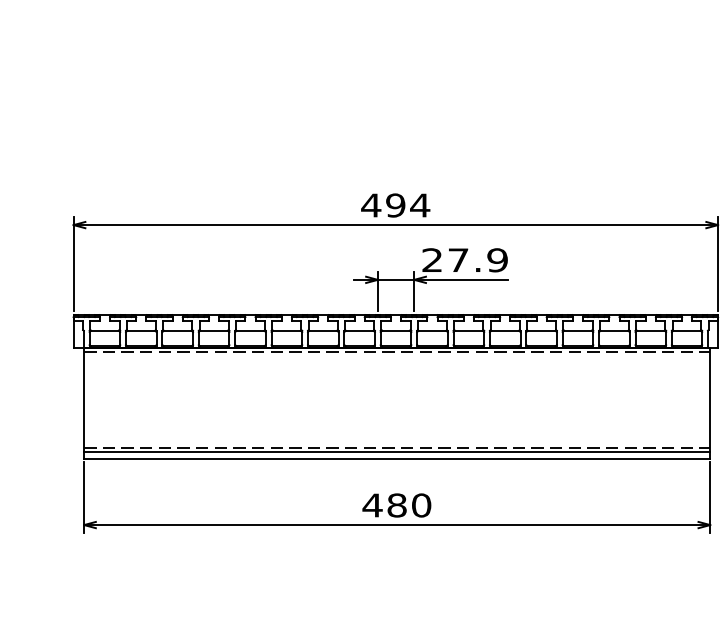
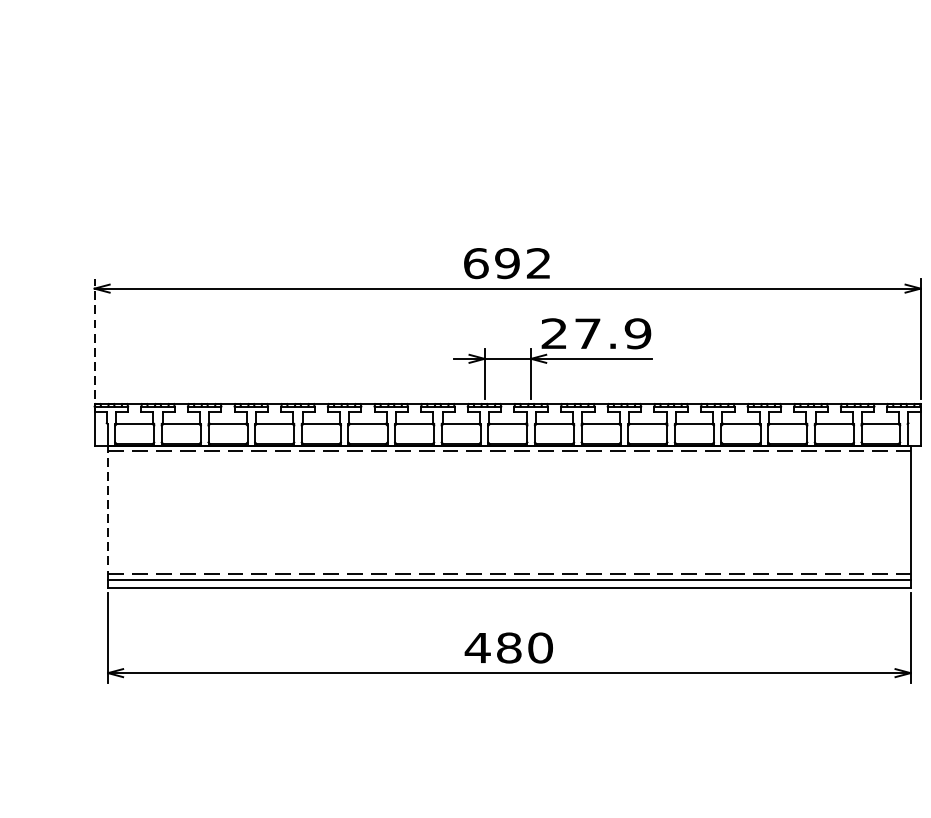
text: (395, 205) -> (507, 263), 494 -> 692
line: (73, 264) -> (94, 339), solid -> dashed
line: (84, 399) -> (108, 512), solid -> dashed

